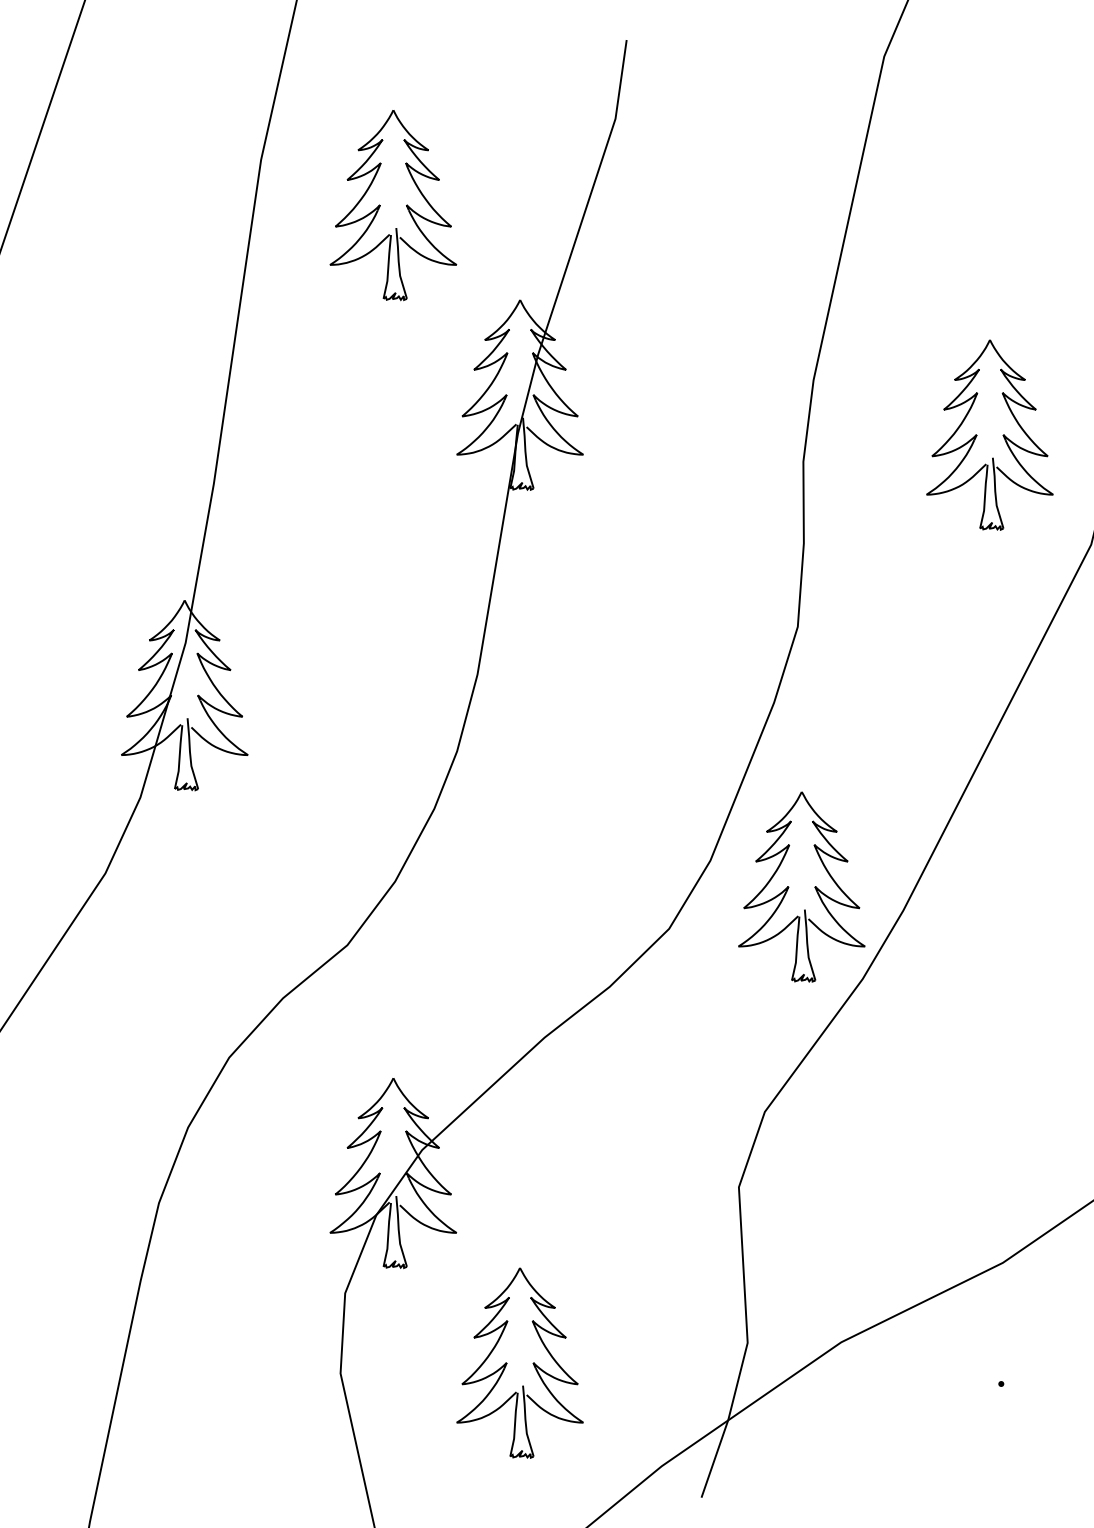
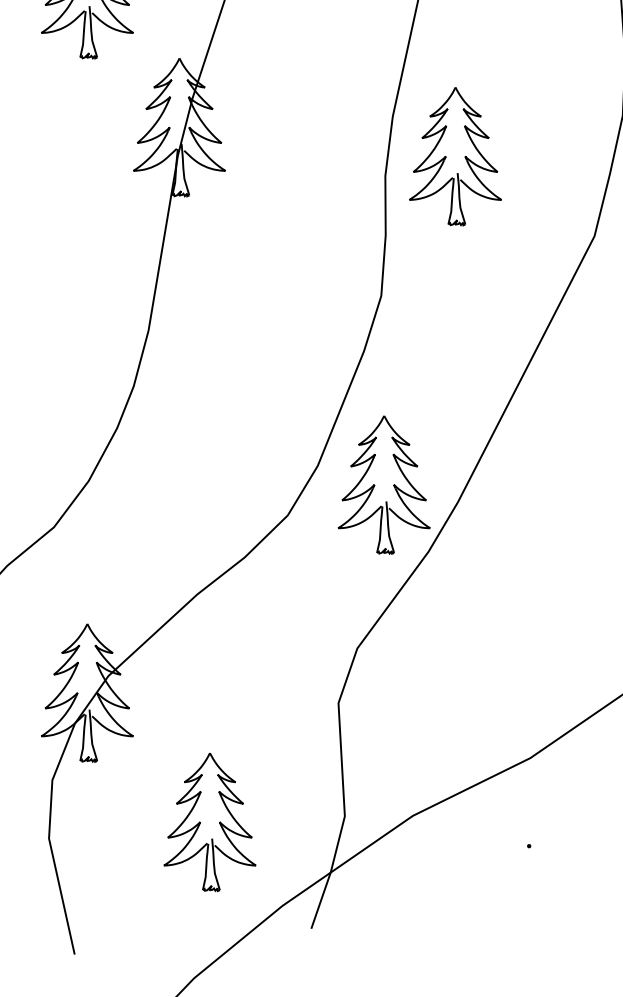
part: (977, 435) -> (446, 156), moved
part: (507, 1363) -> (200, 822), moved

